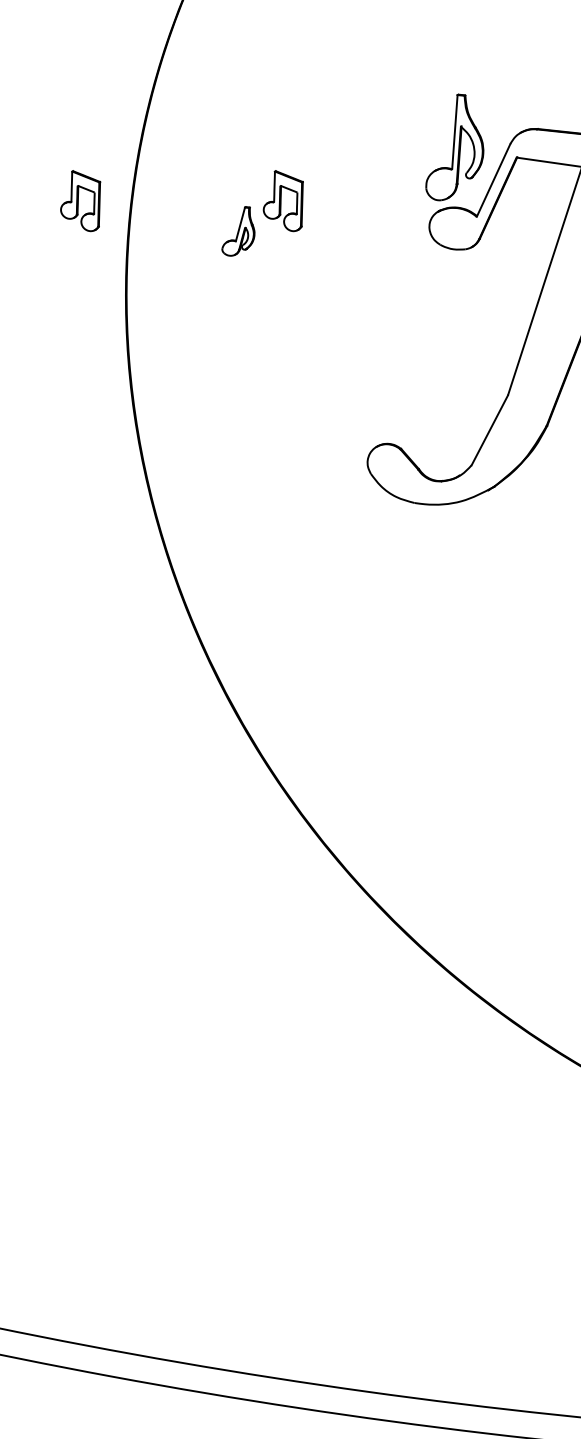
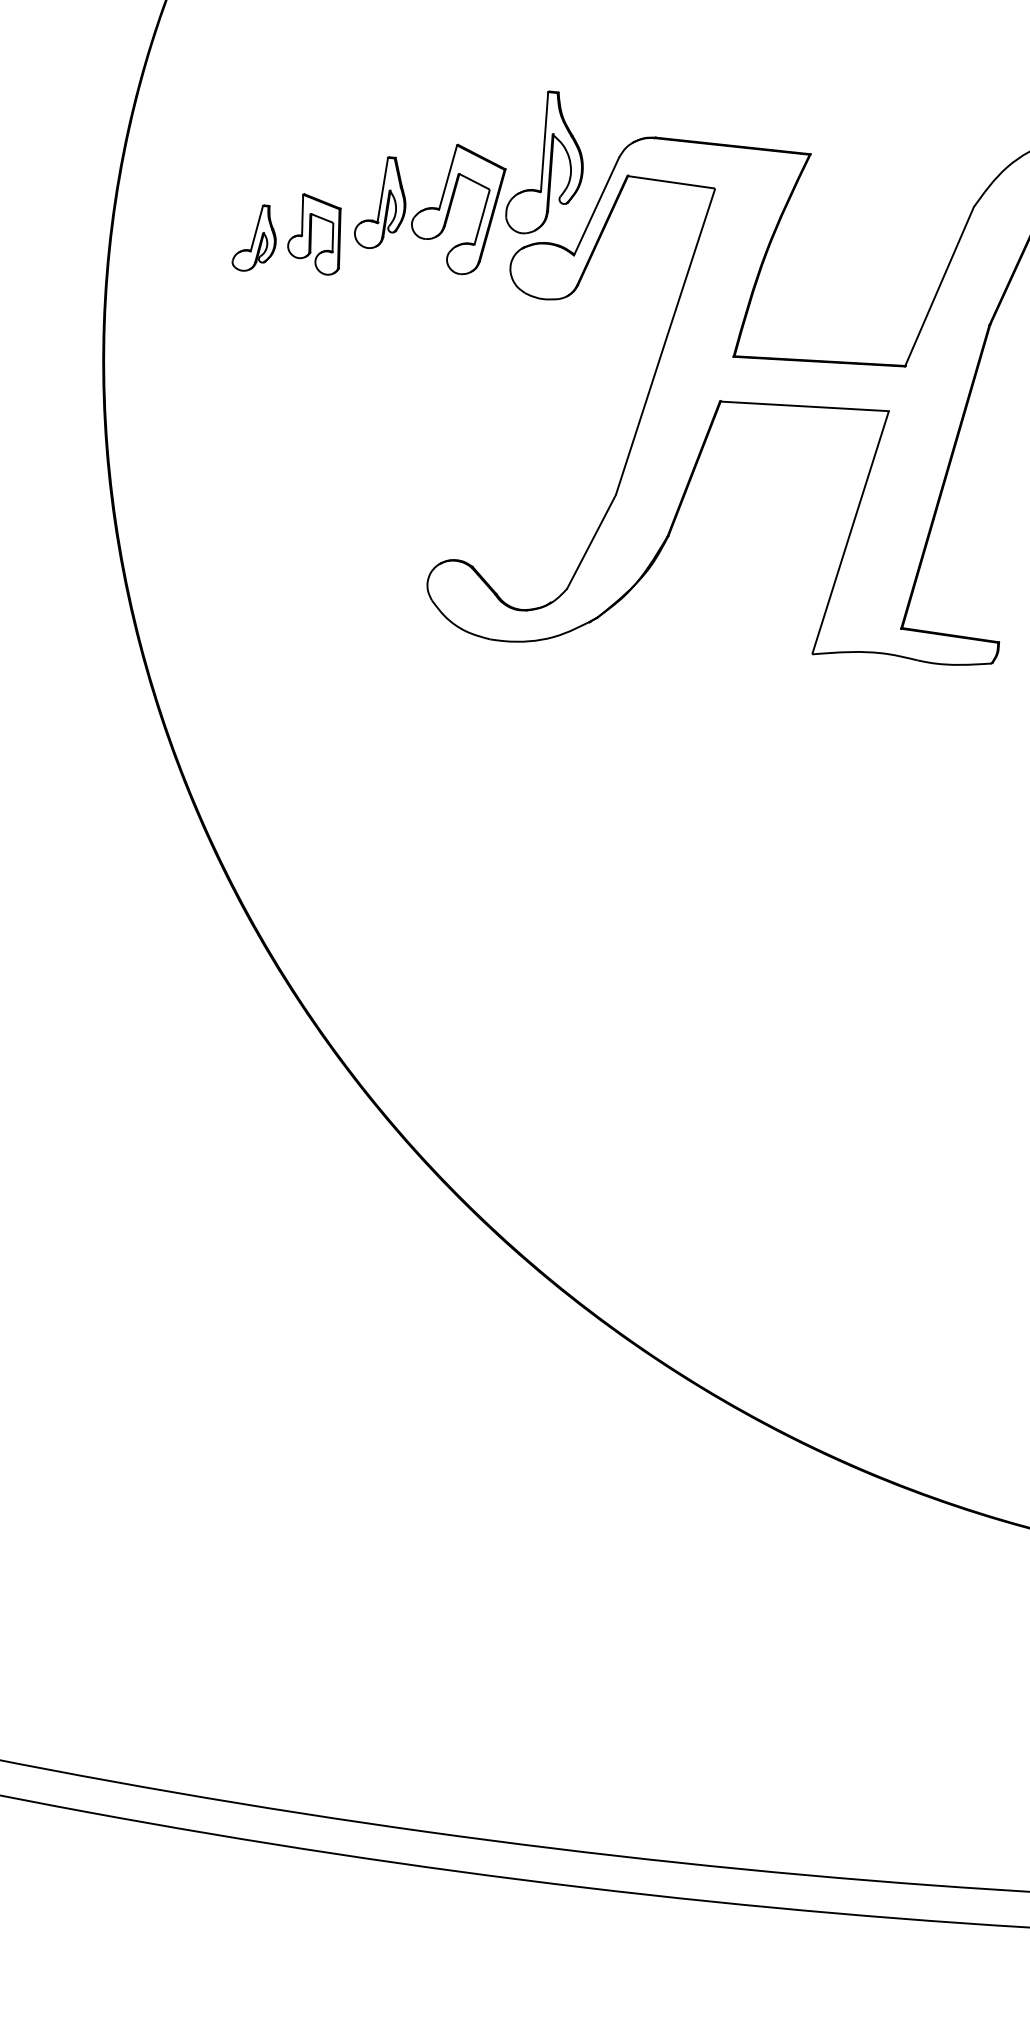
part: (369, 182) -> (430, 209), added
part: (80, 201) -> (42, 234), removed
part: (237, 231) -> (253, 237), moved

